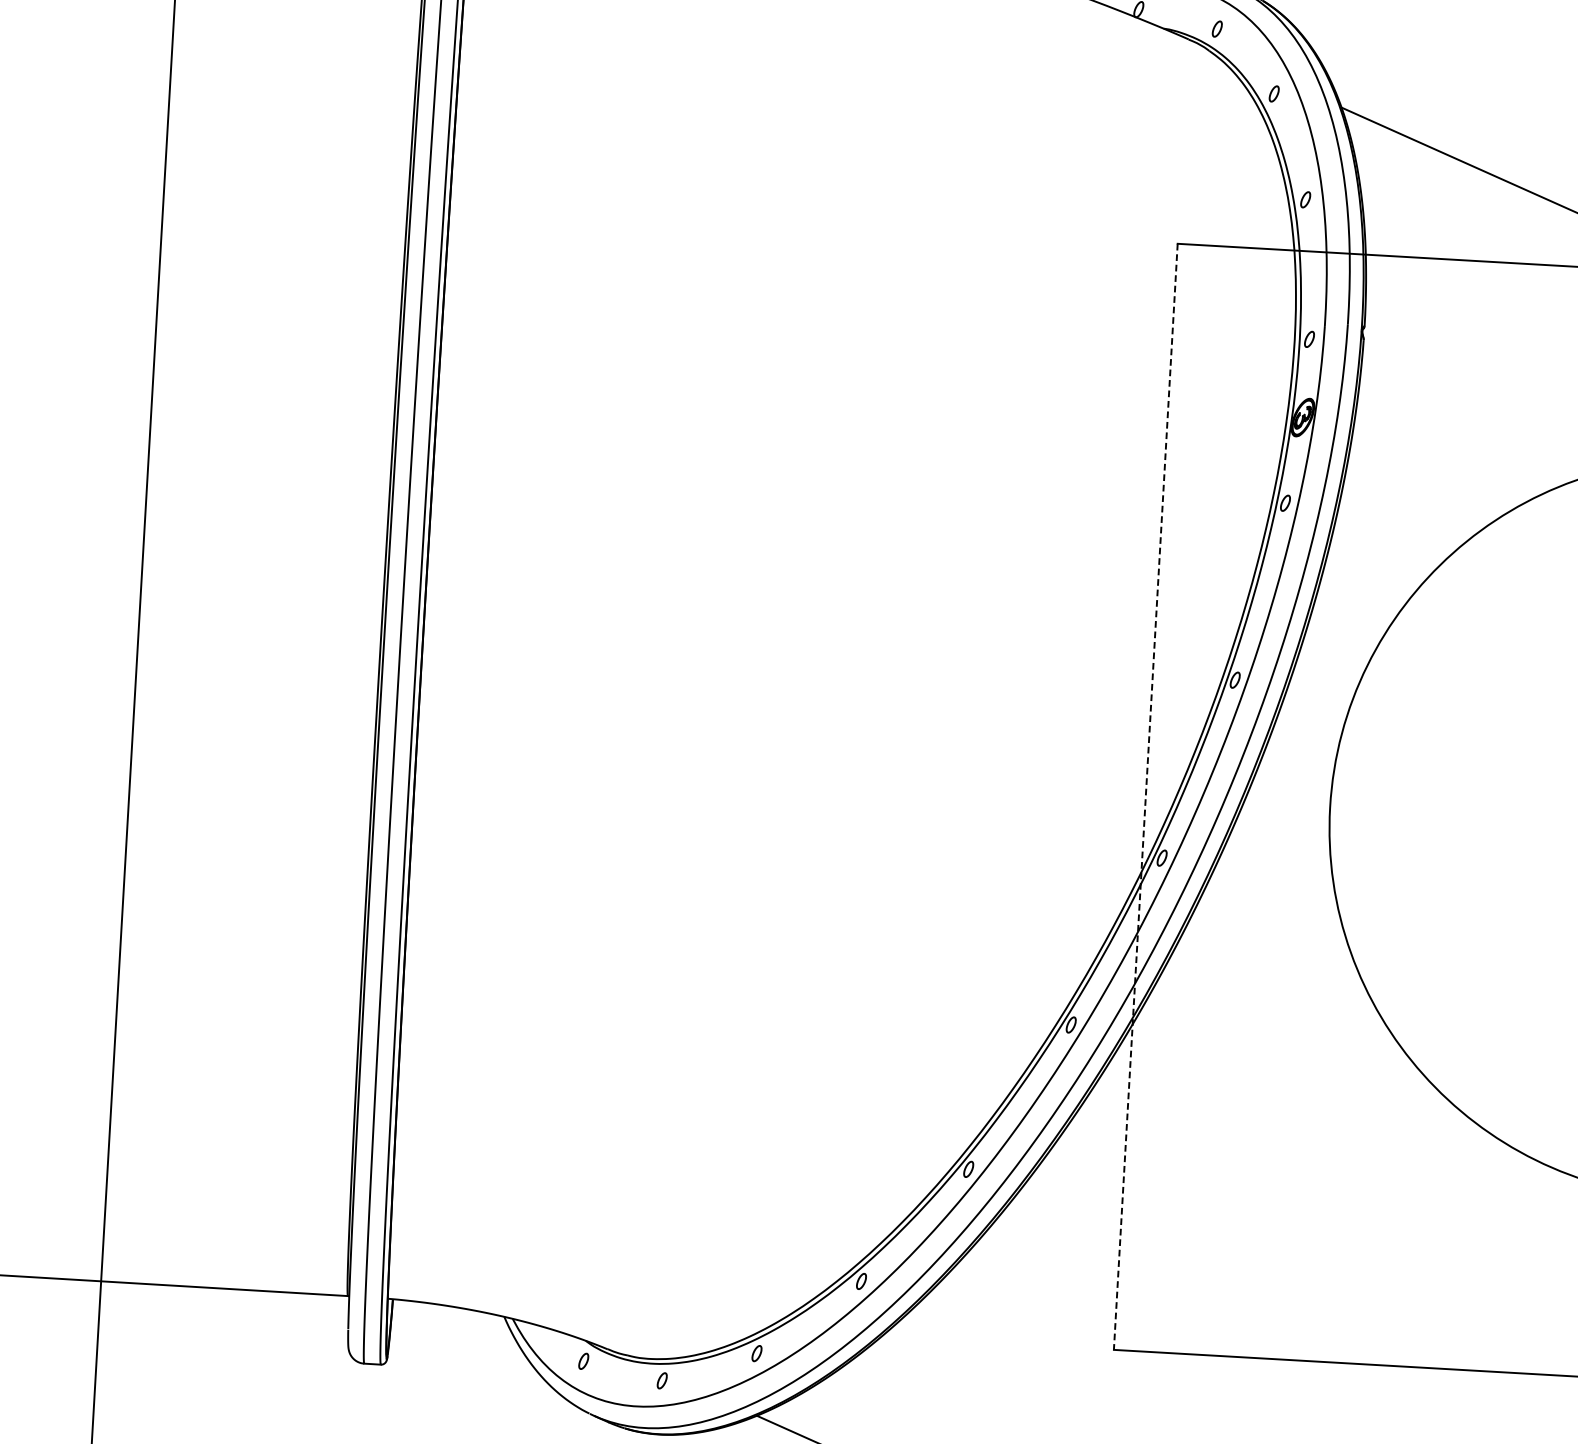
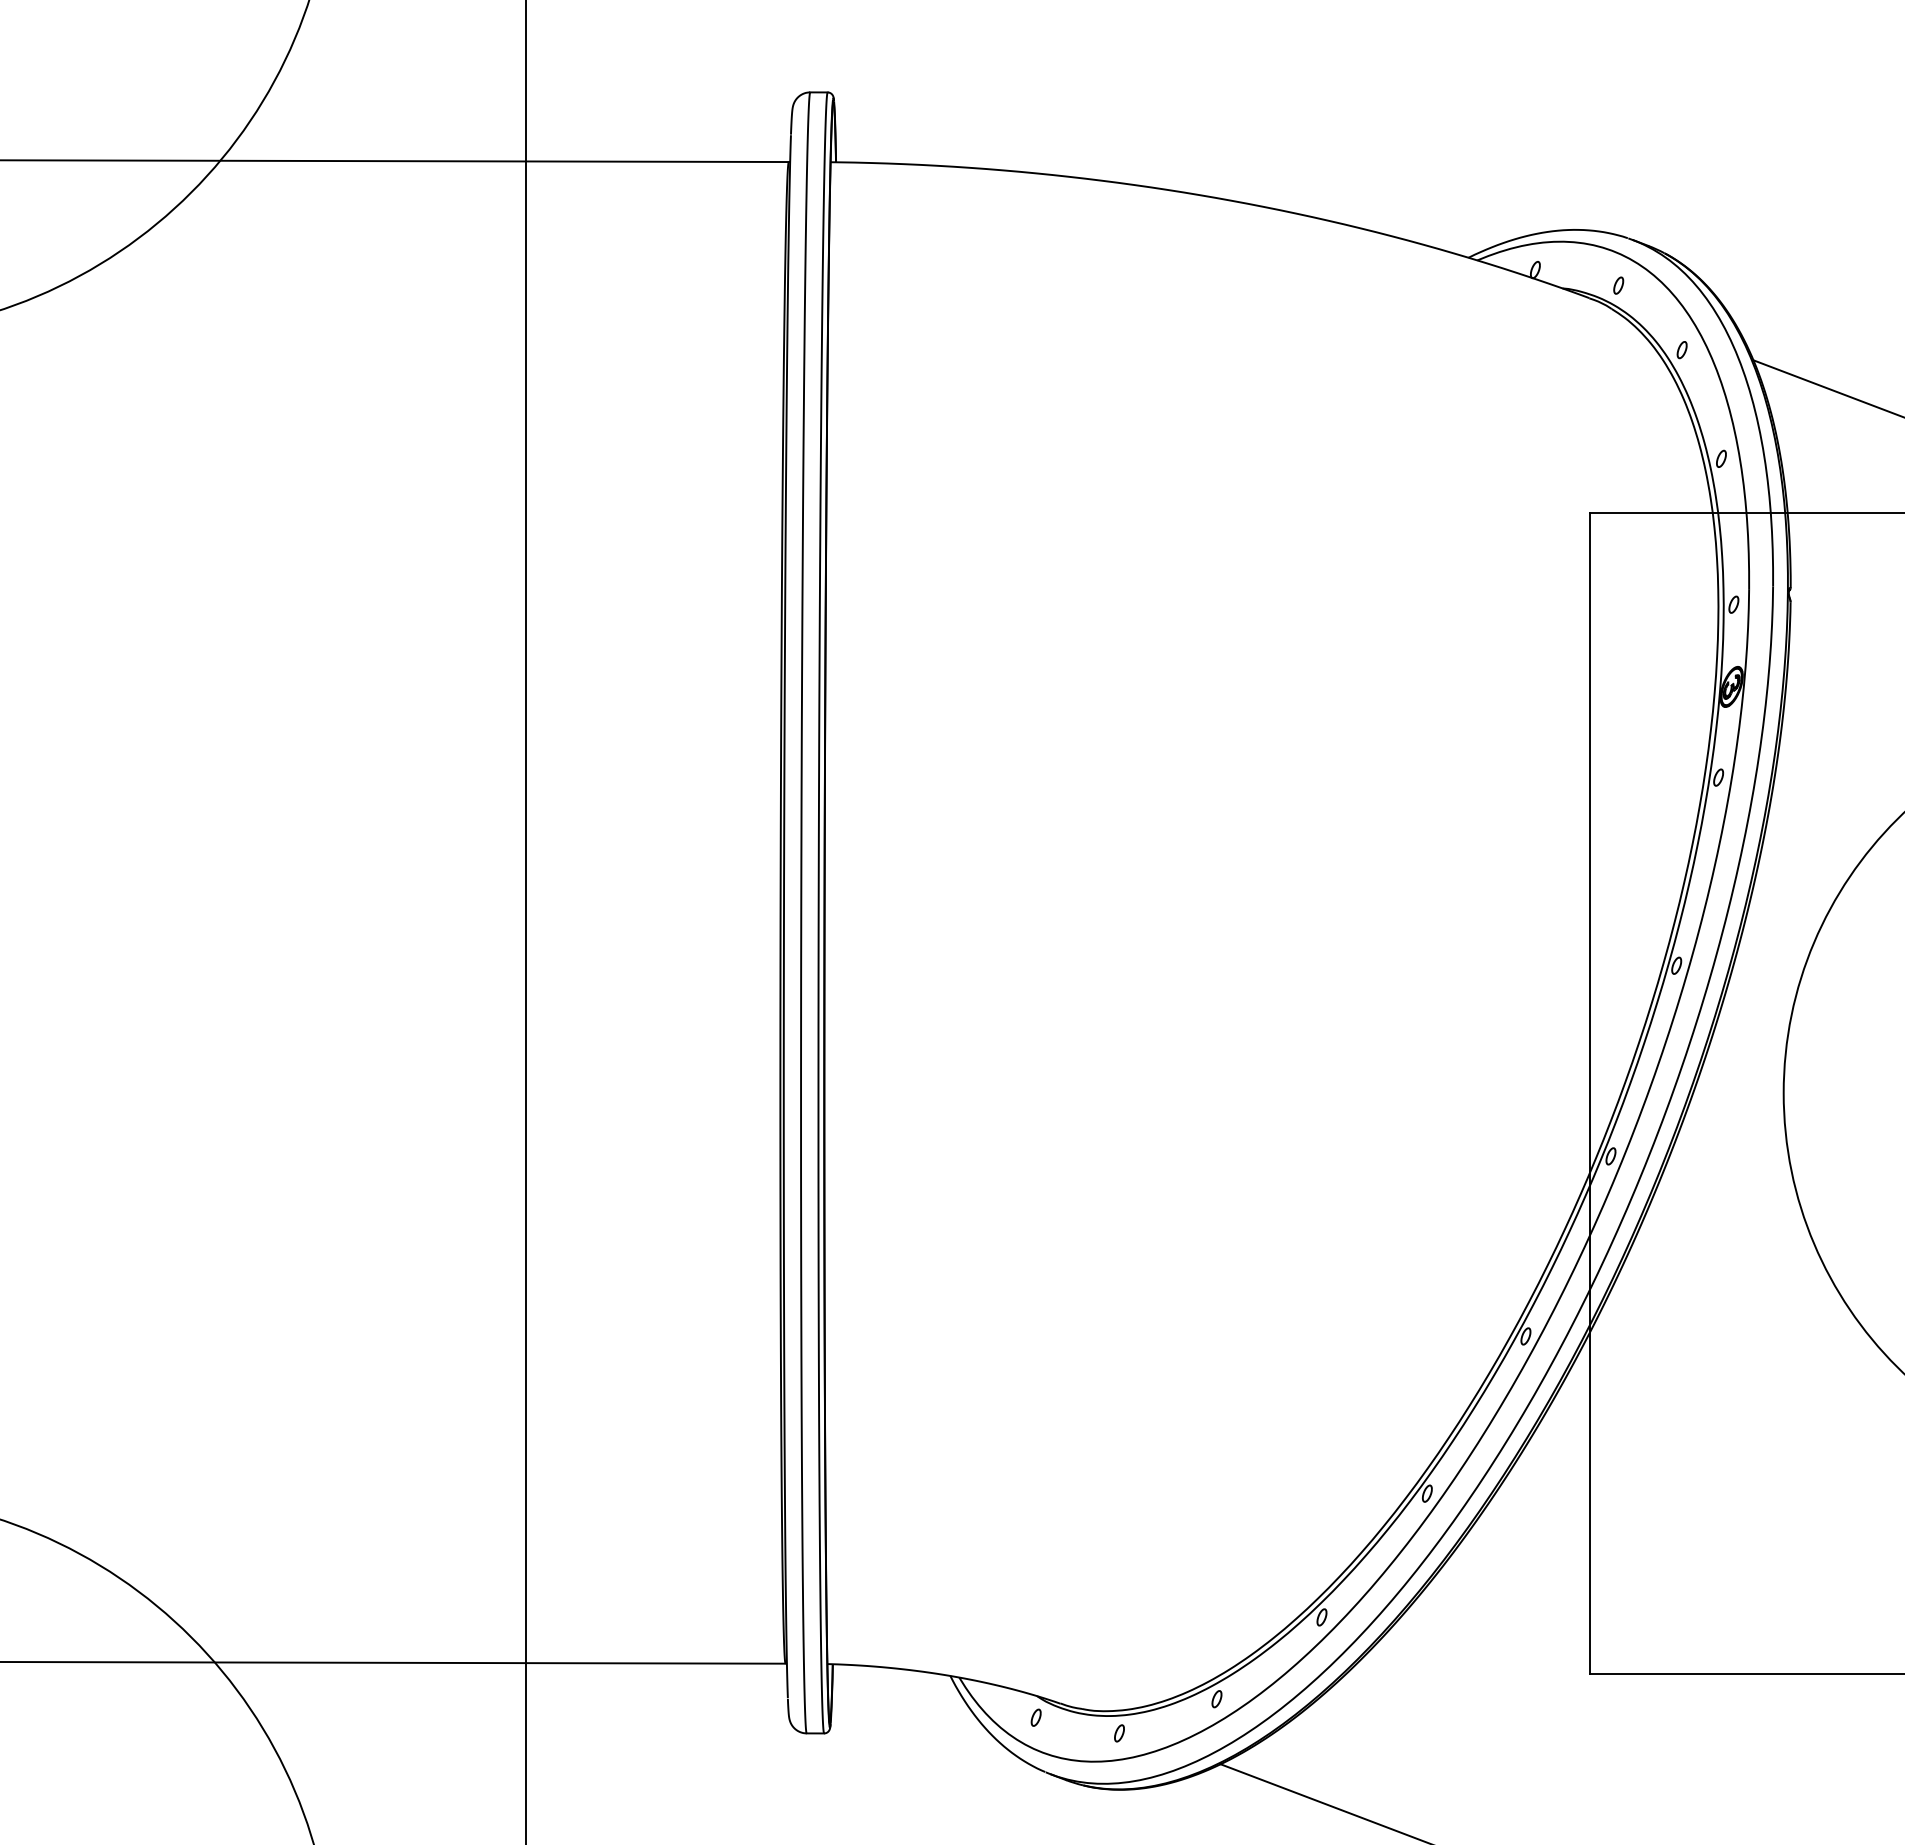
line: (1146, 797) -> (1590, 1093), dashed -> solid

